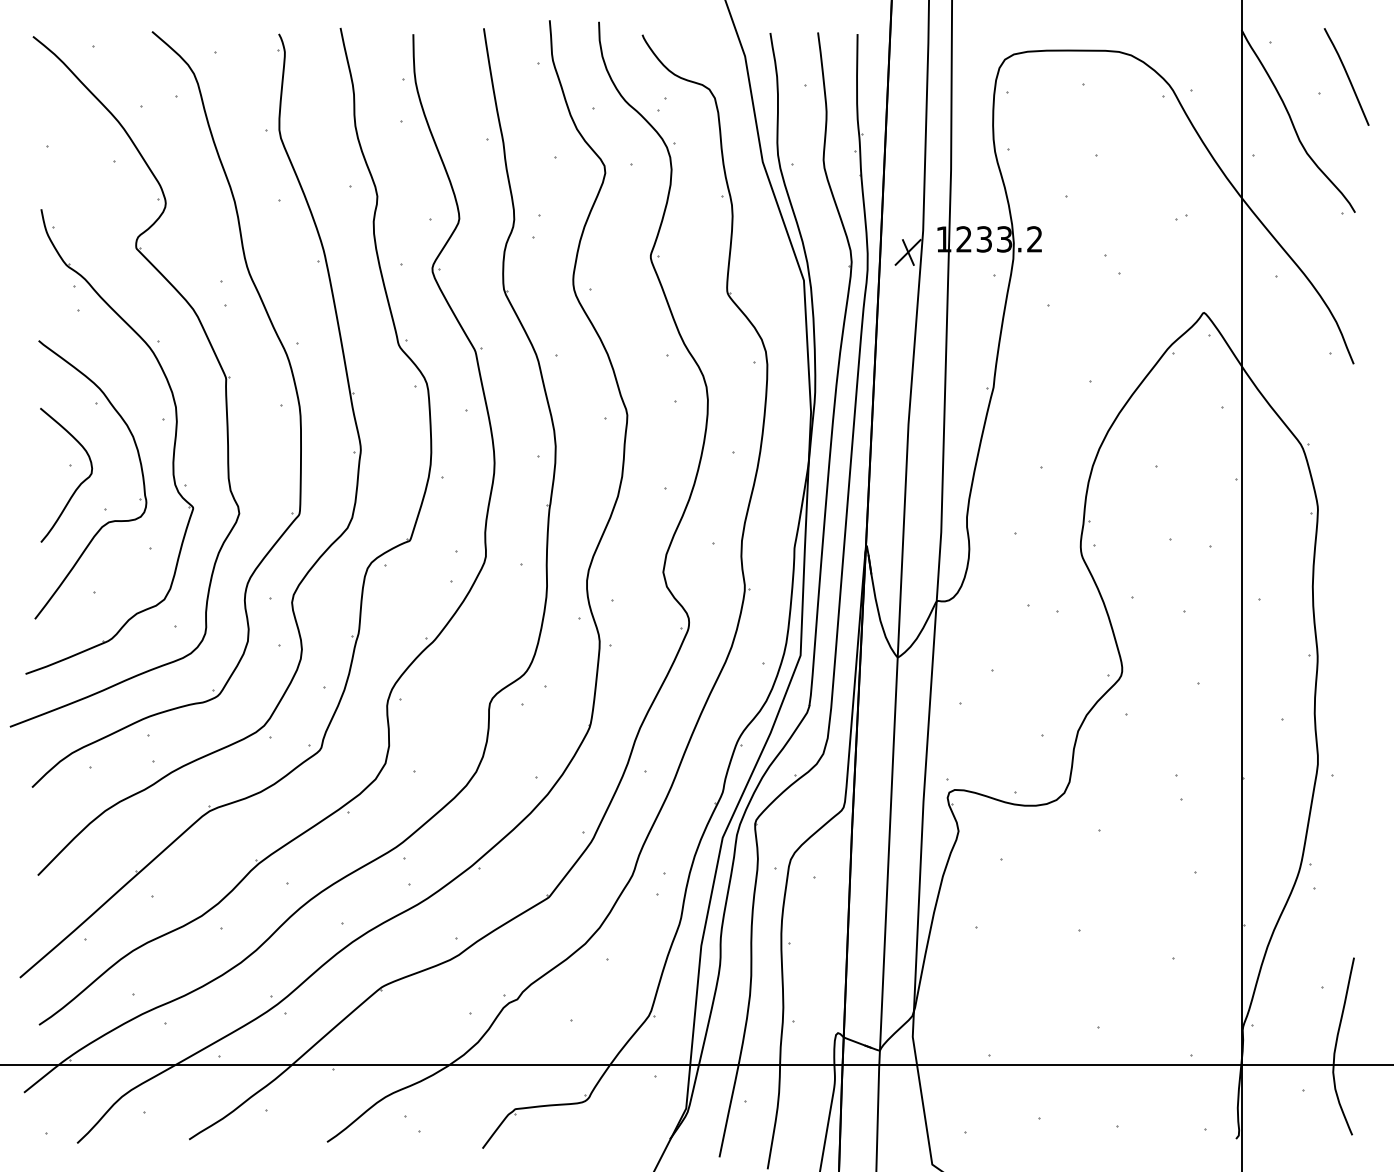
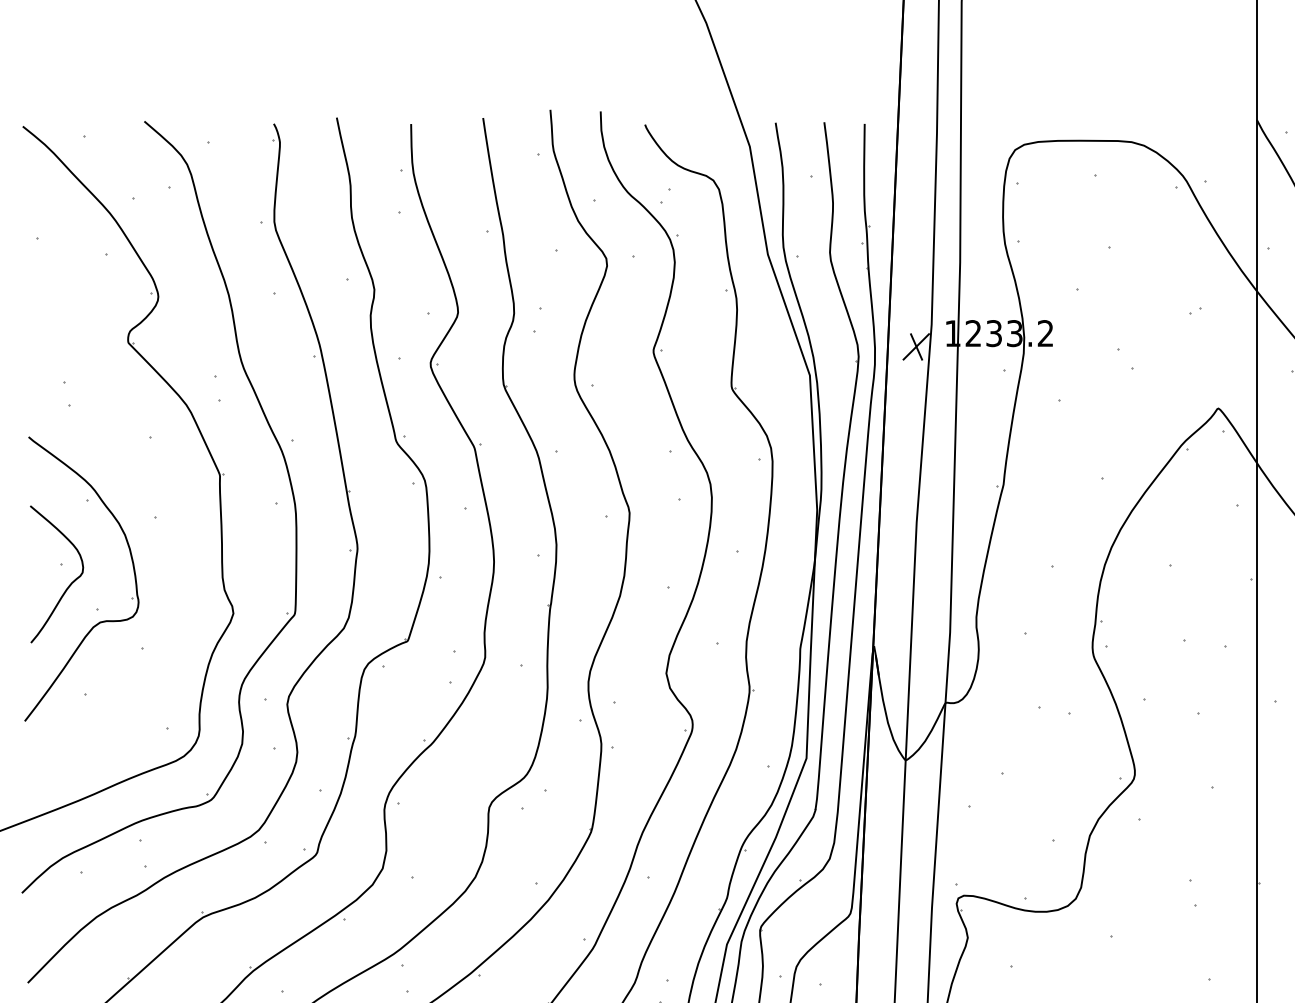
part: (173, 445) -> (166, 543), removed

